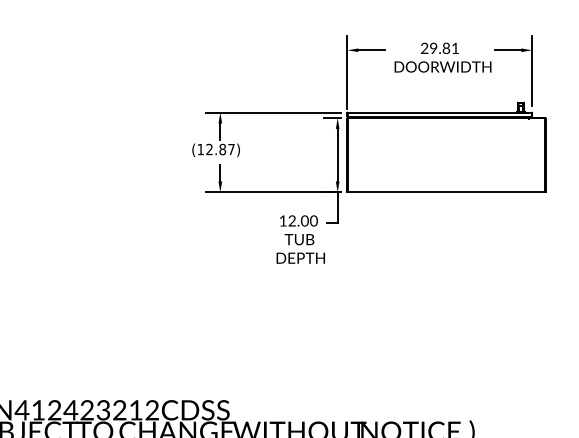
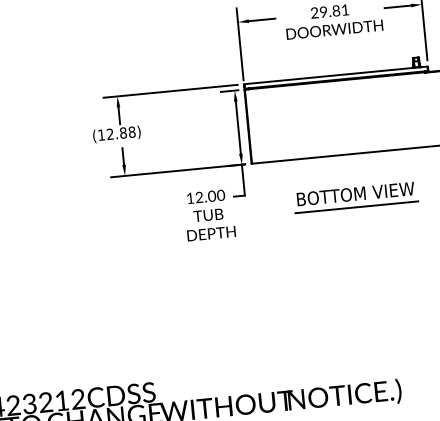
text: (231, 149) -> (132, 132), (12.87) -> (12.88)
part: (447, 235) -> (355, 197), added

